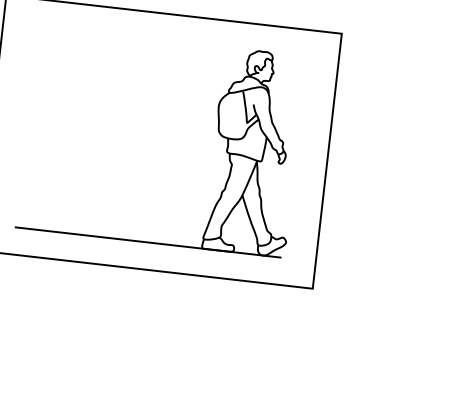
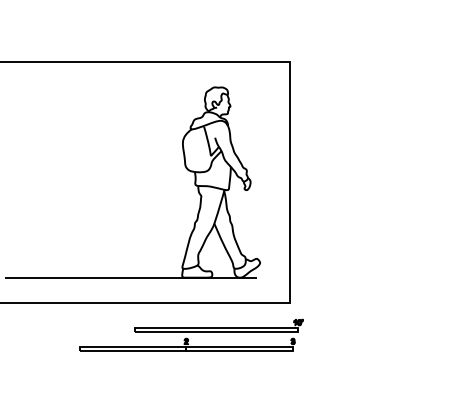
part: (204, 310) -> (191, 335), added

